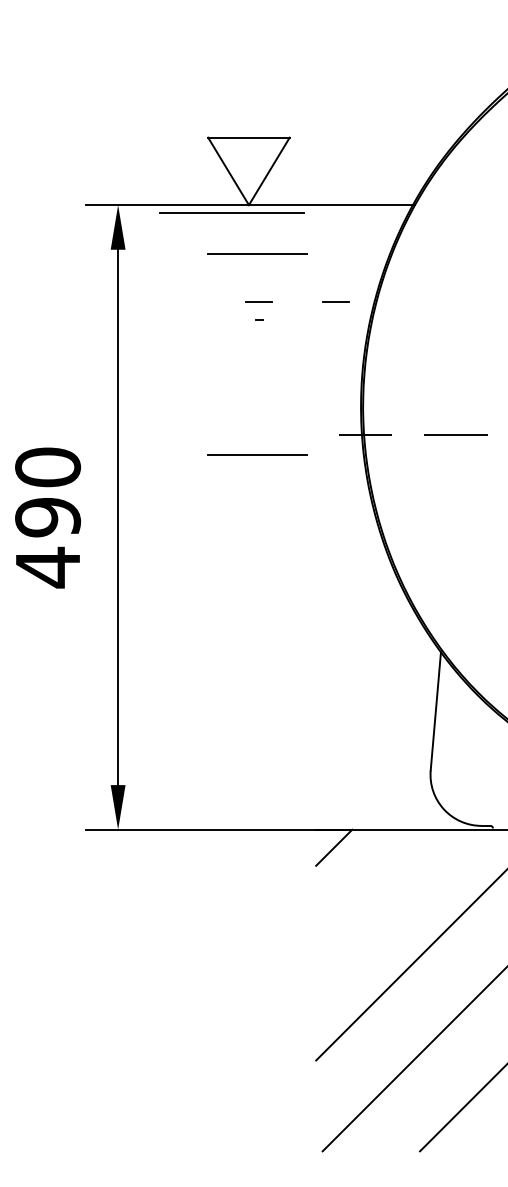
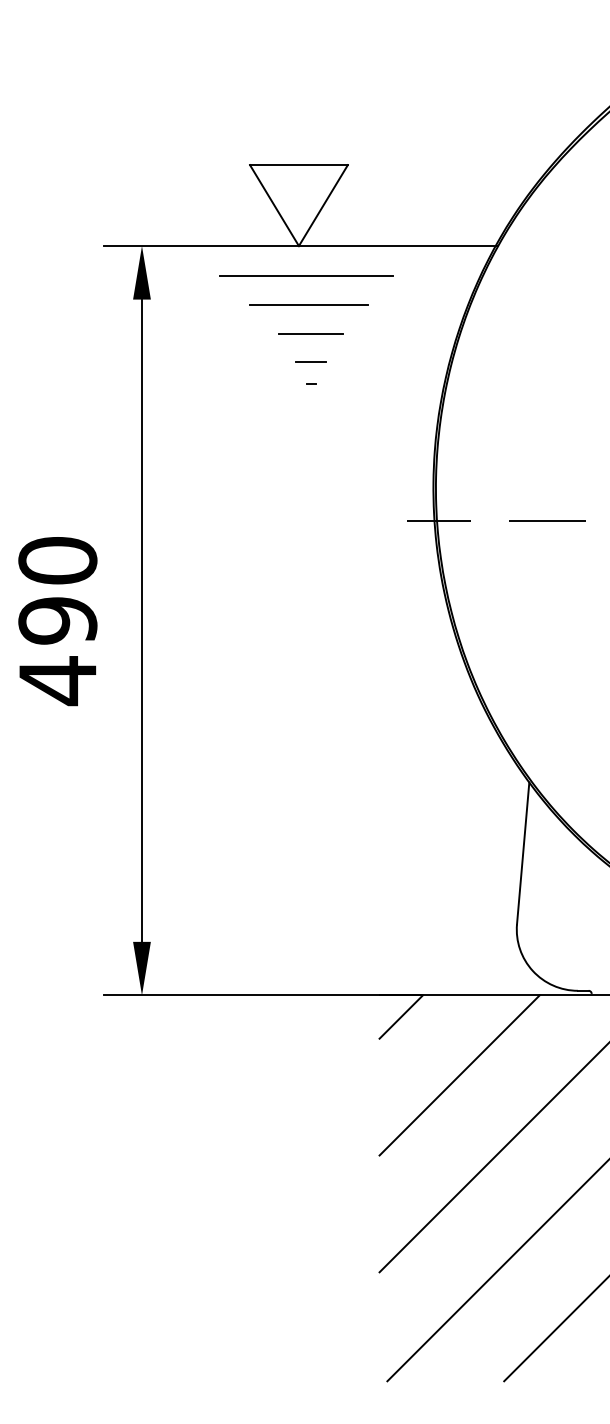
line: (231, 212) -> (306, 275), moved
line: (258, 278) -> (310, 333), added
line: (335, 301) -> (402, 361), removed
line: (256, 454) -> (308, 545), removed
line: (382, 896) -> (459, 1075), added

